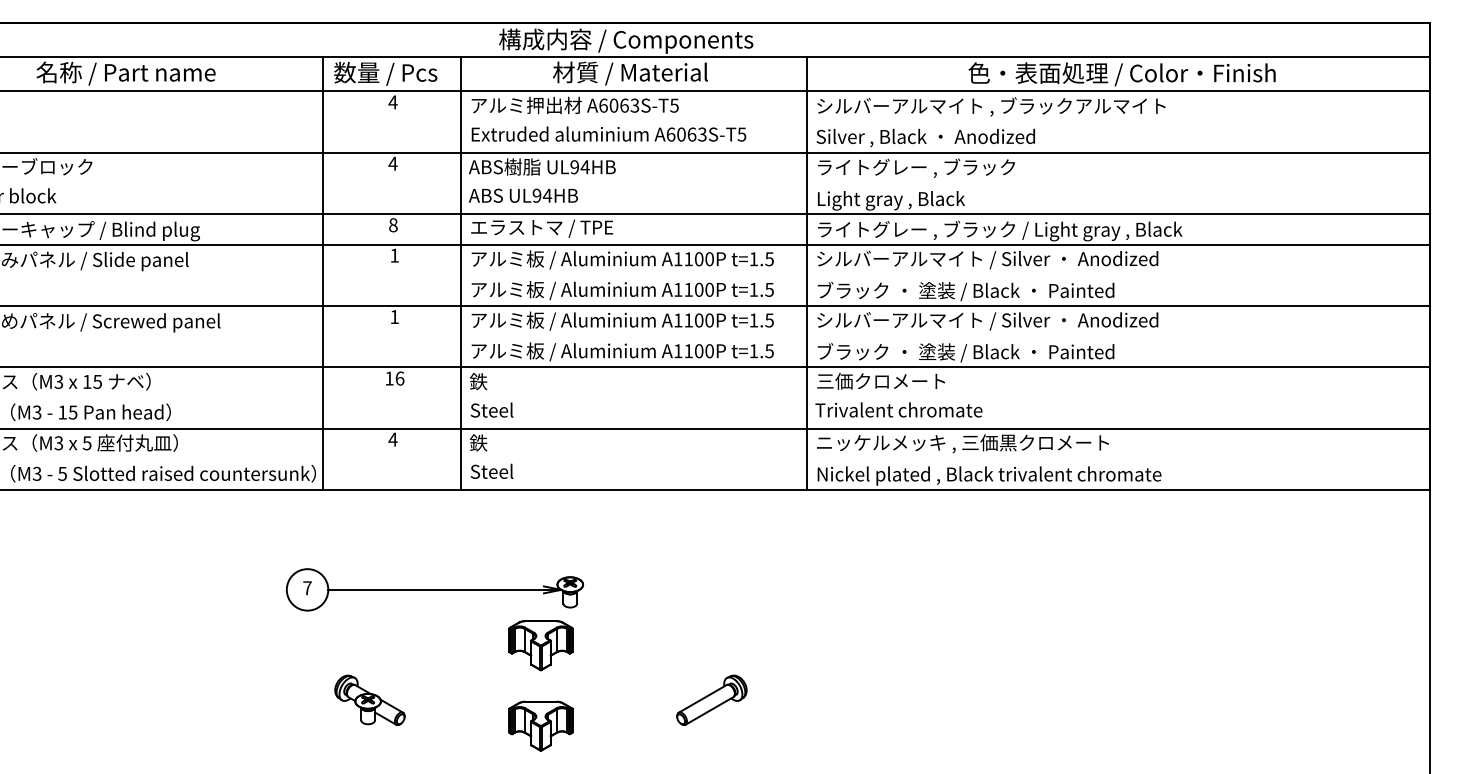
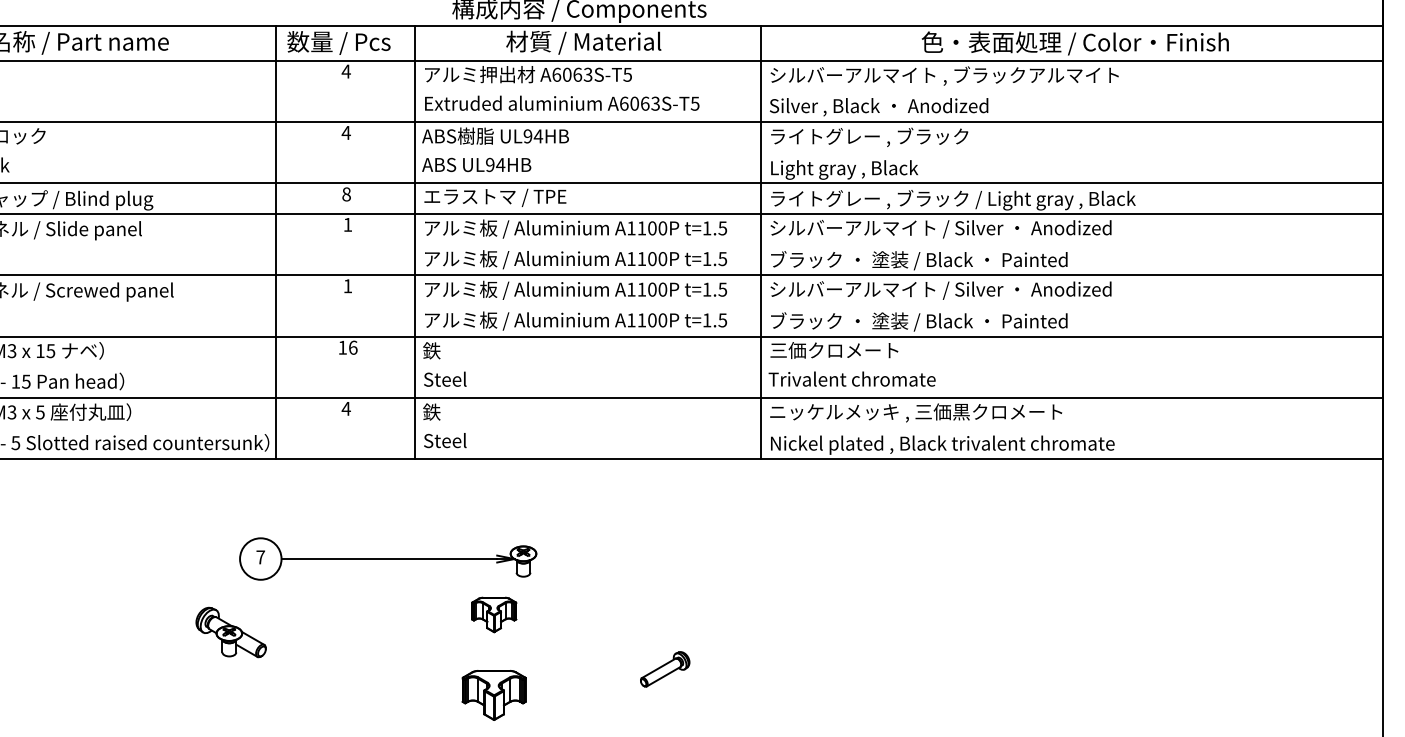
part: (540, 645) -> (493, 614), size x0.7
part: (369, 699) -> (230, 631), moved
part: (711, 699) -> (664, 668), size x0.7

